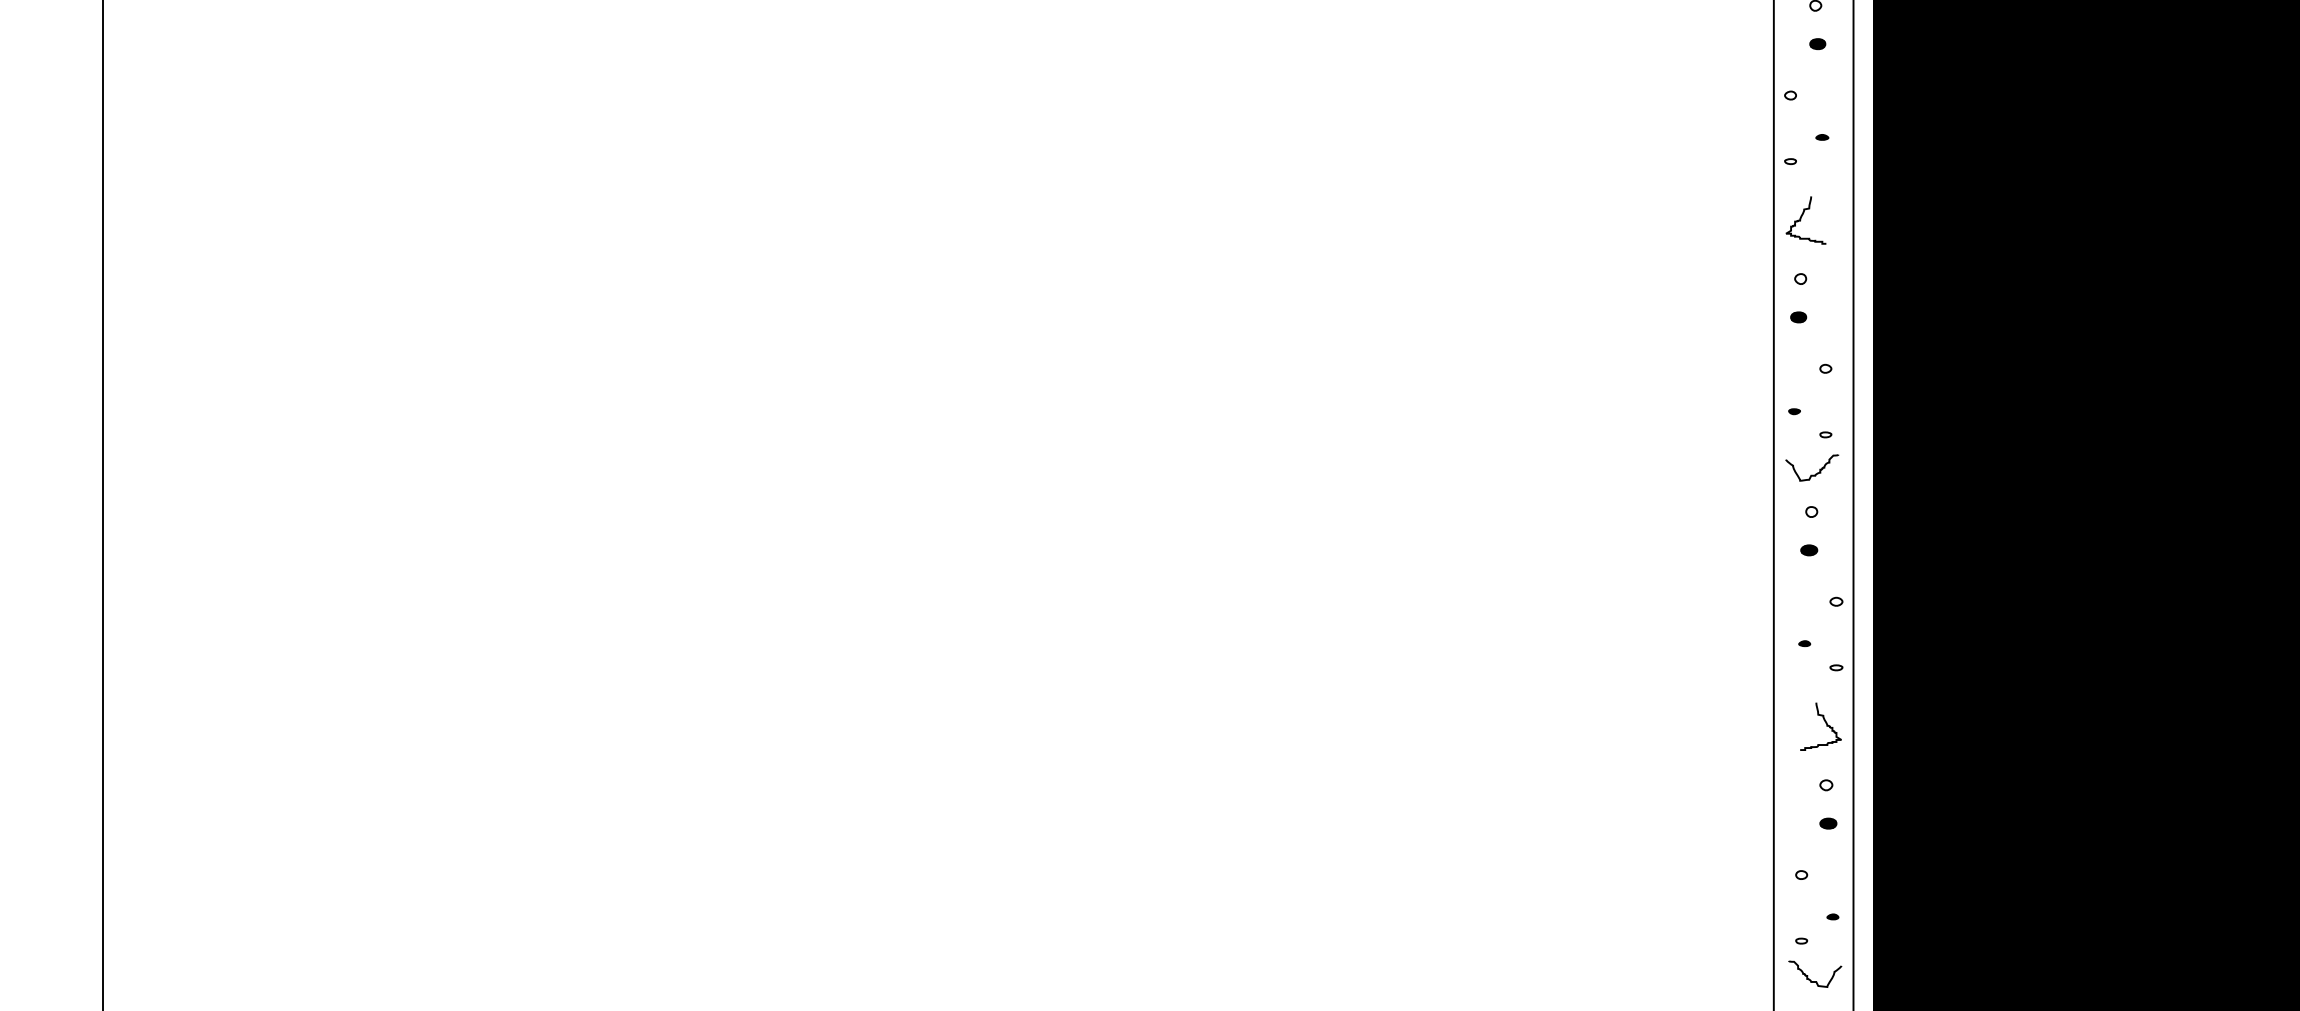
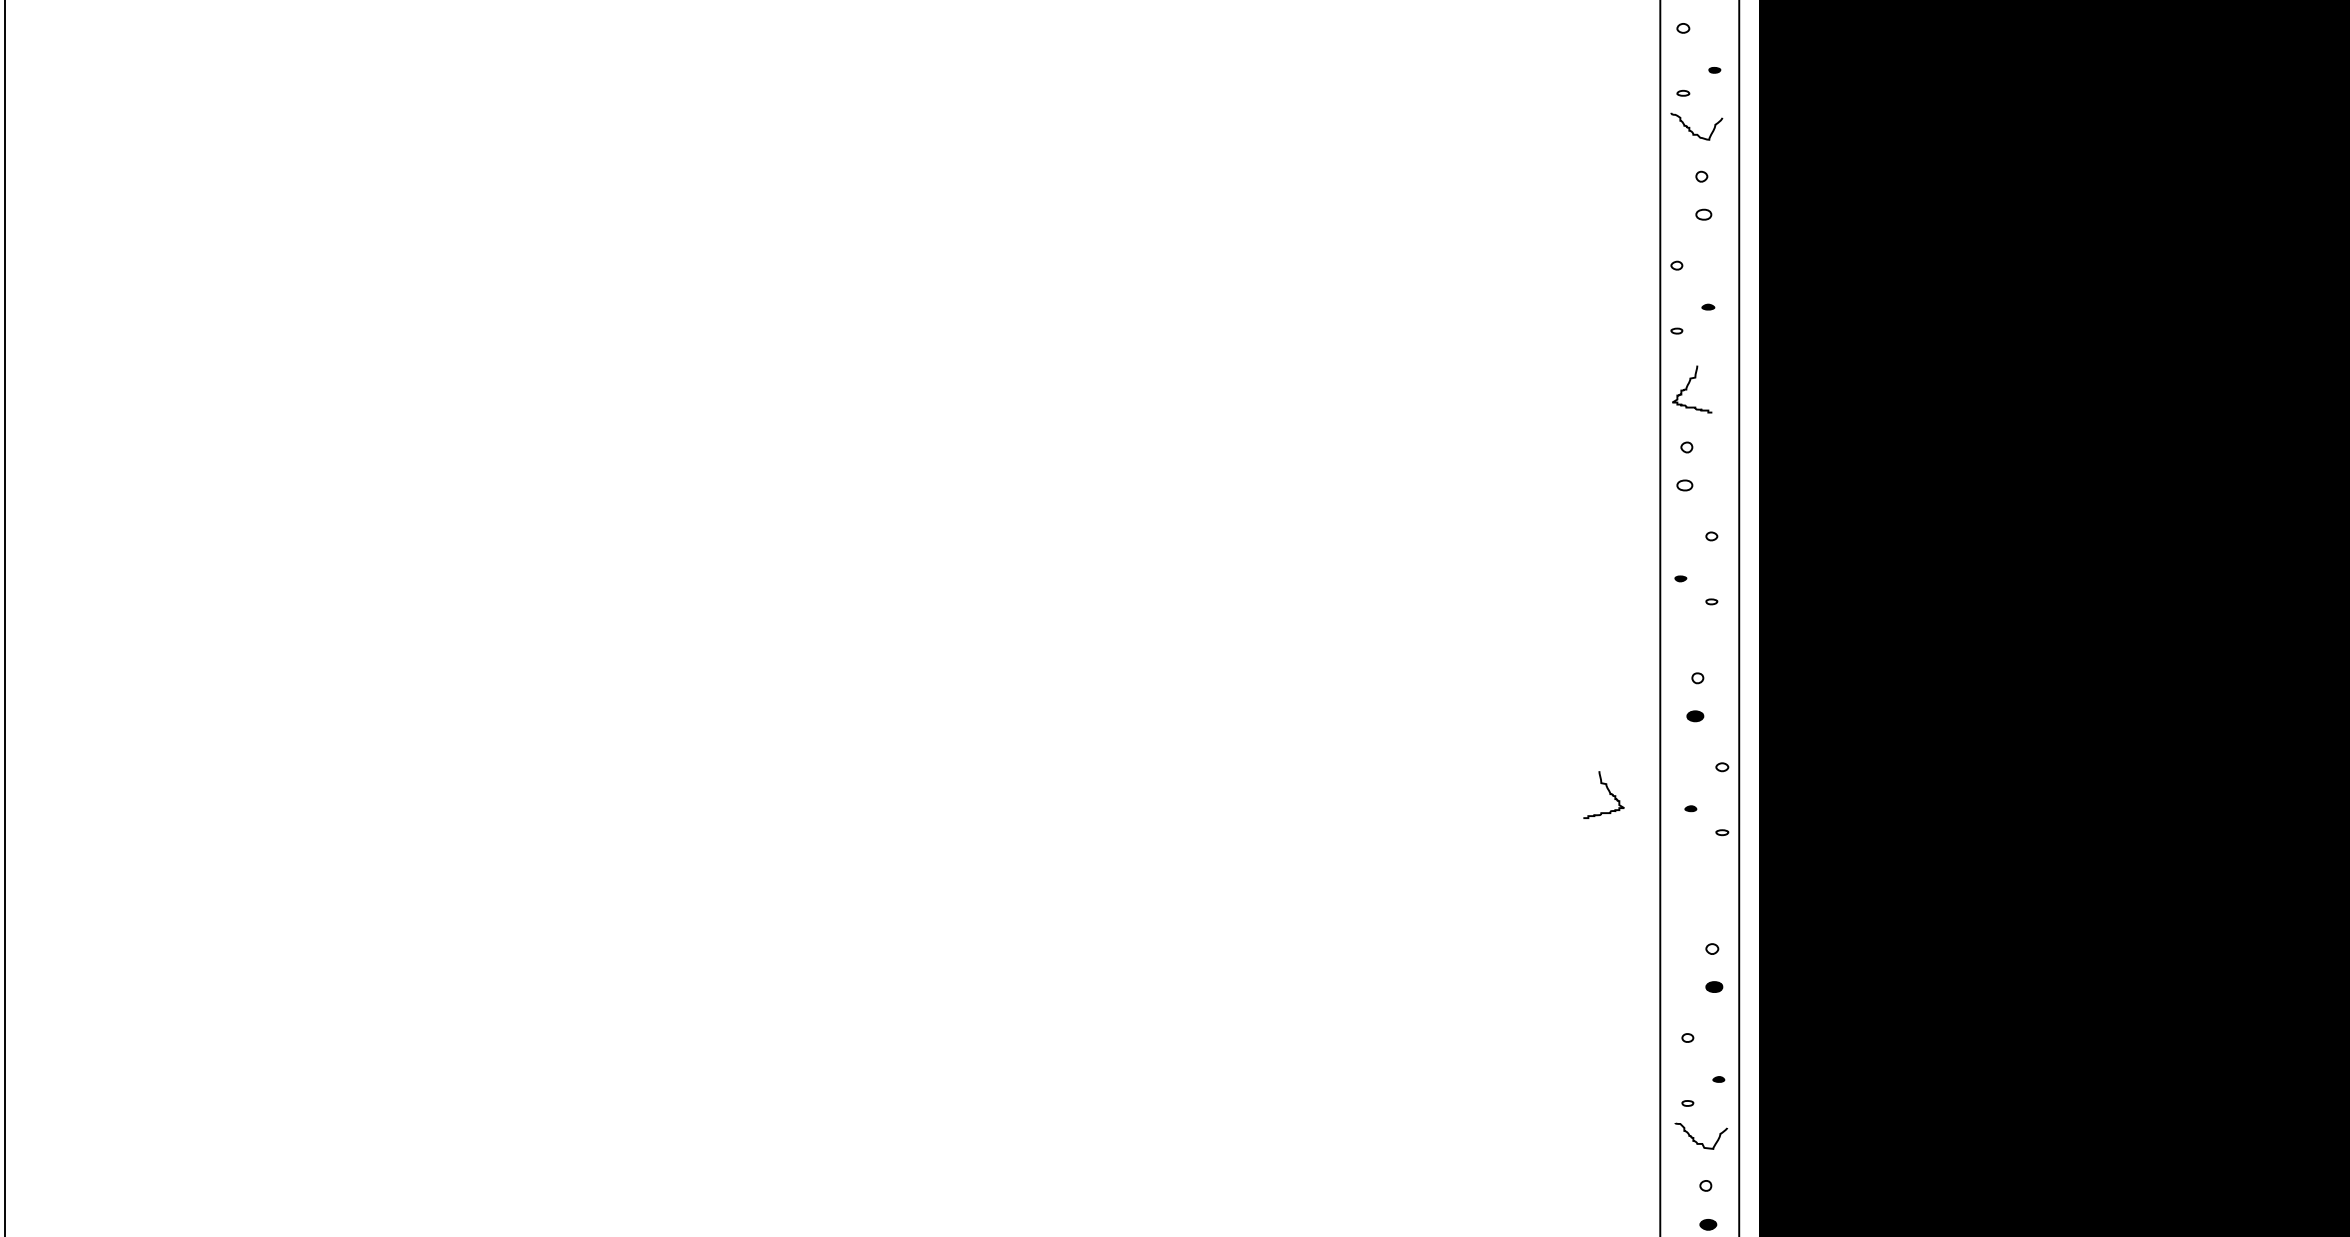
fill: (1817, 43) -> (1703, 214), removed
fill: (1798, 317) -> (1684, 485), removed
curve: (1811, 474) -> (1697, 641), removed
curve: (1825, 724) -> (1608, 792), moved

